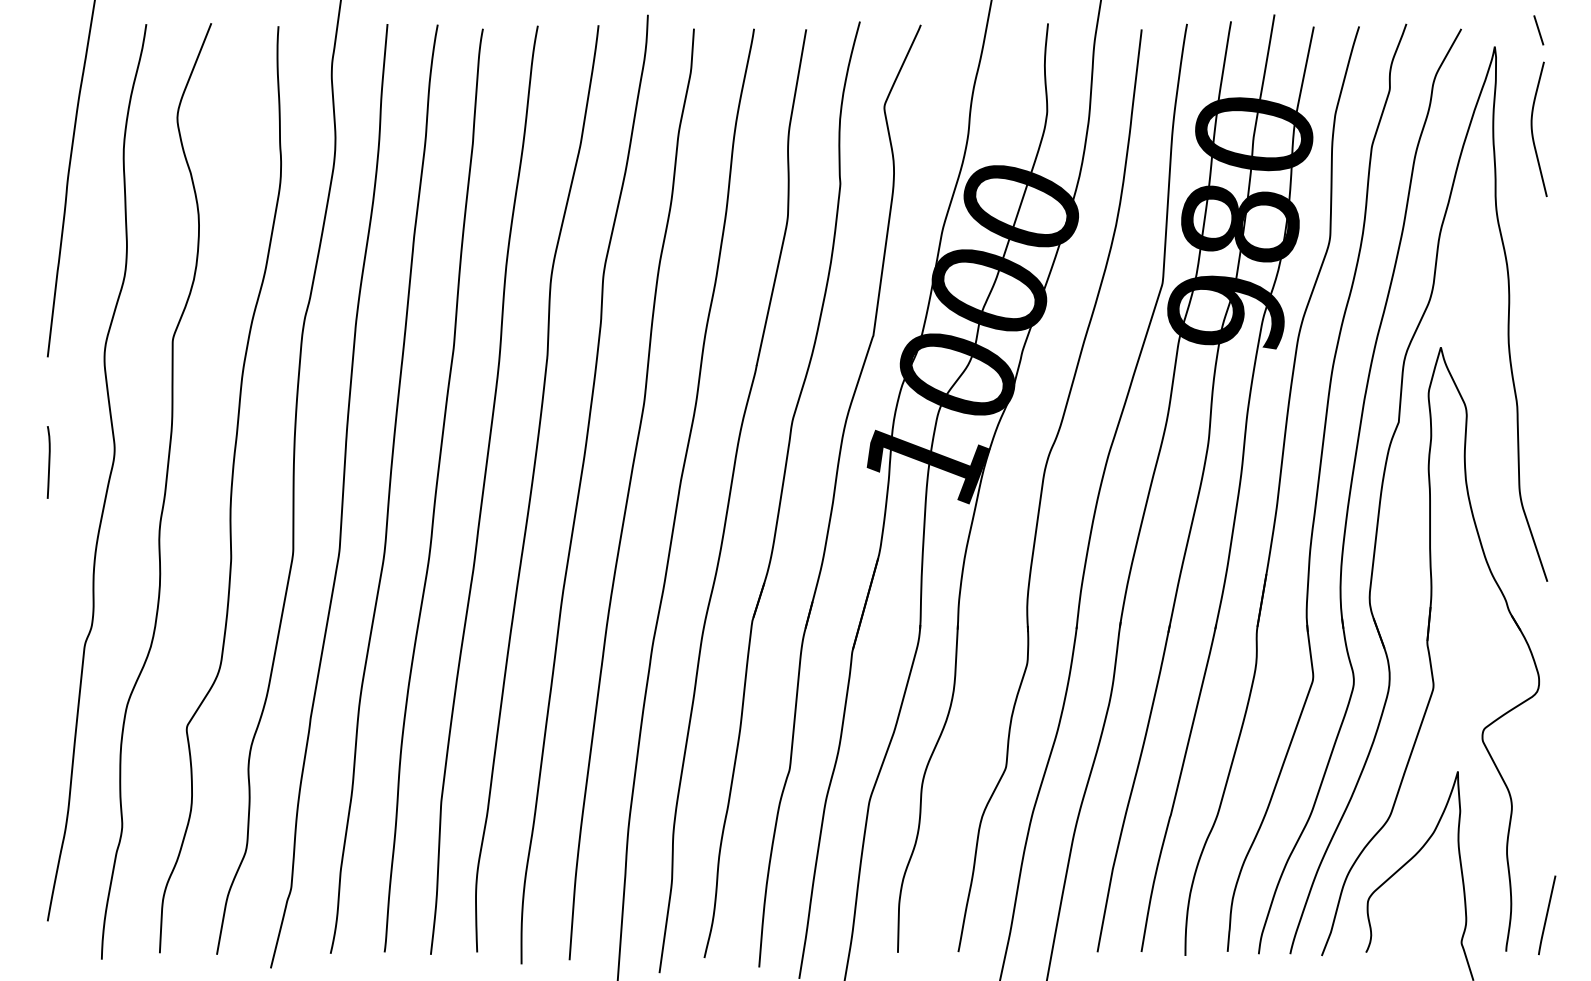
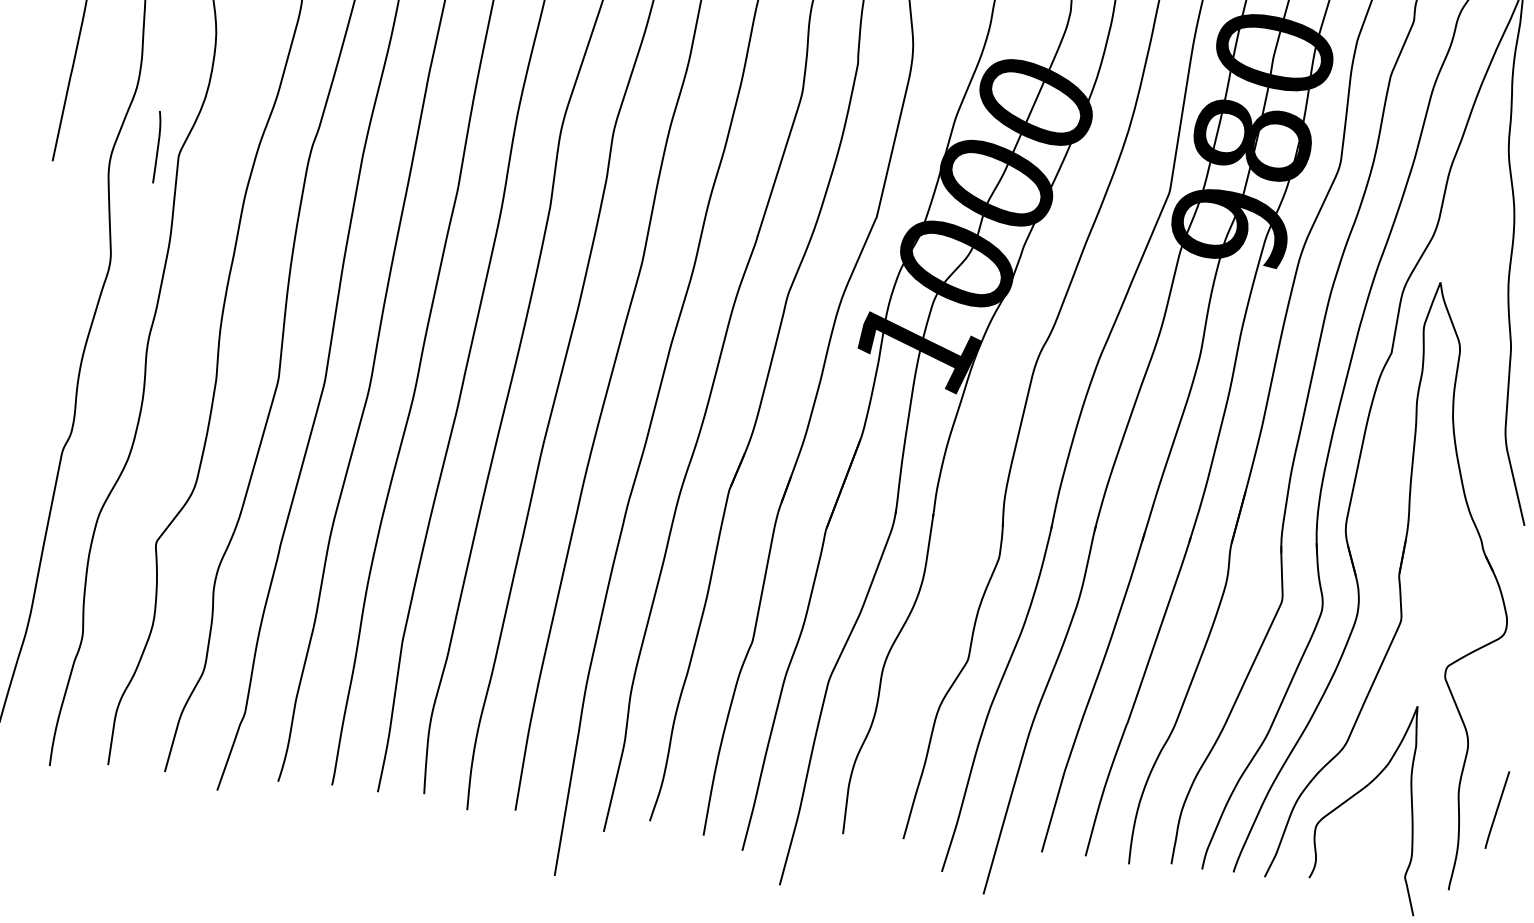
curve: (48, 462) -> (157, 147), moved
line: (1547, 915) -> (1497, 810), moved

